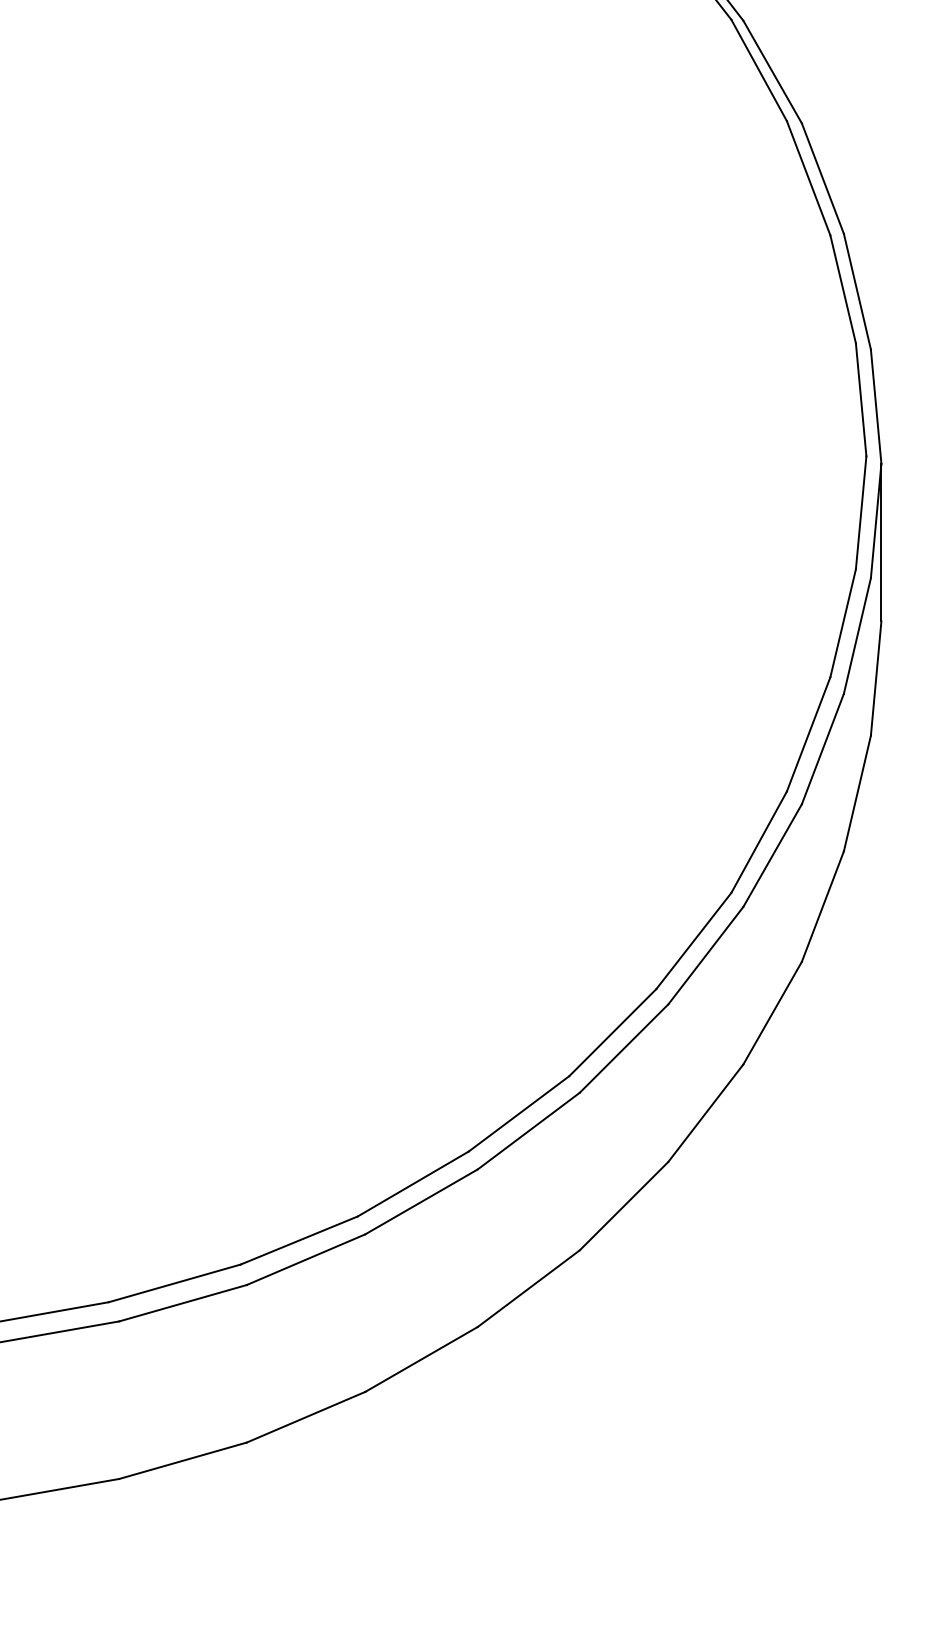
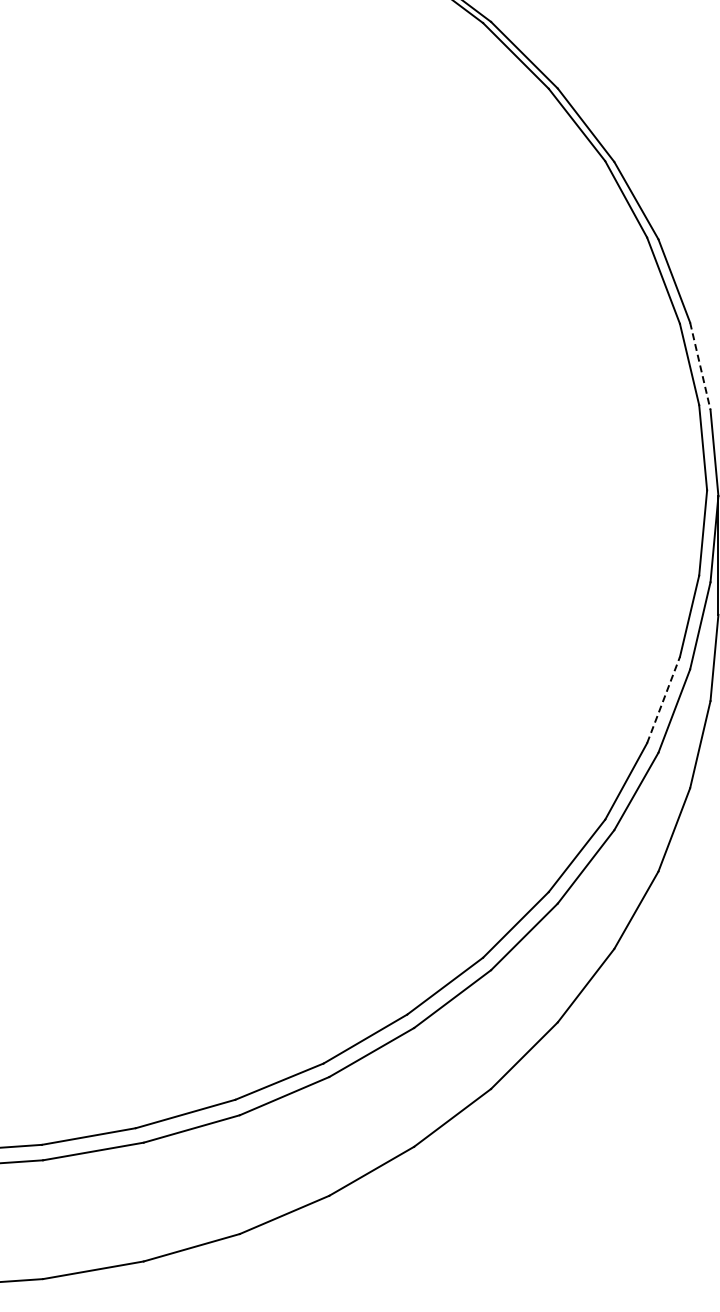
line: (857, 292) -> (700, 366), solid -> dashed
line: (808, 733) -> (663, 699), solid -> dashed

